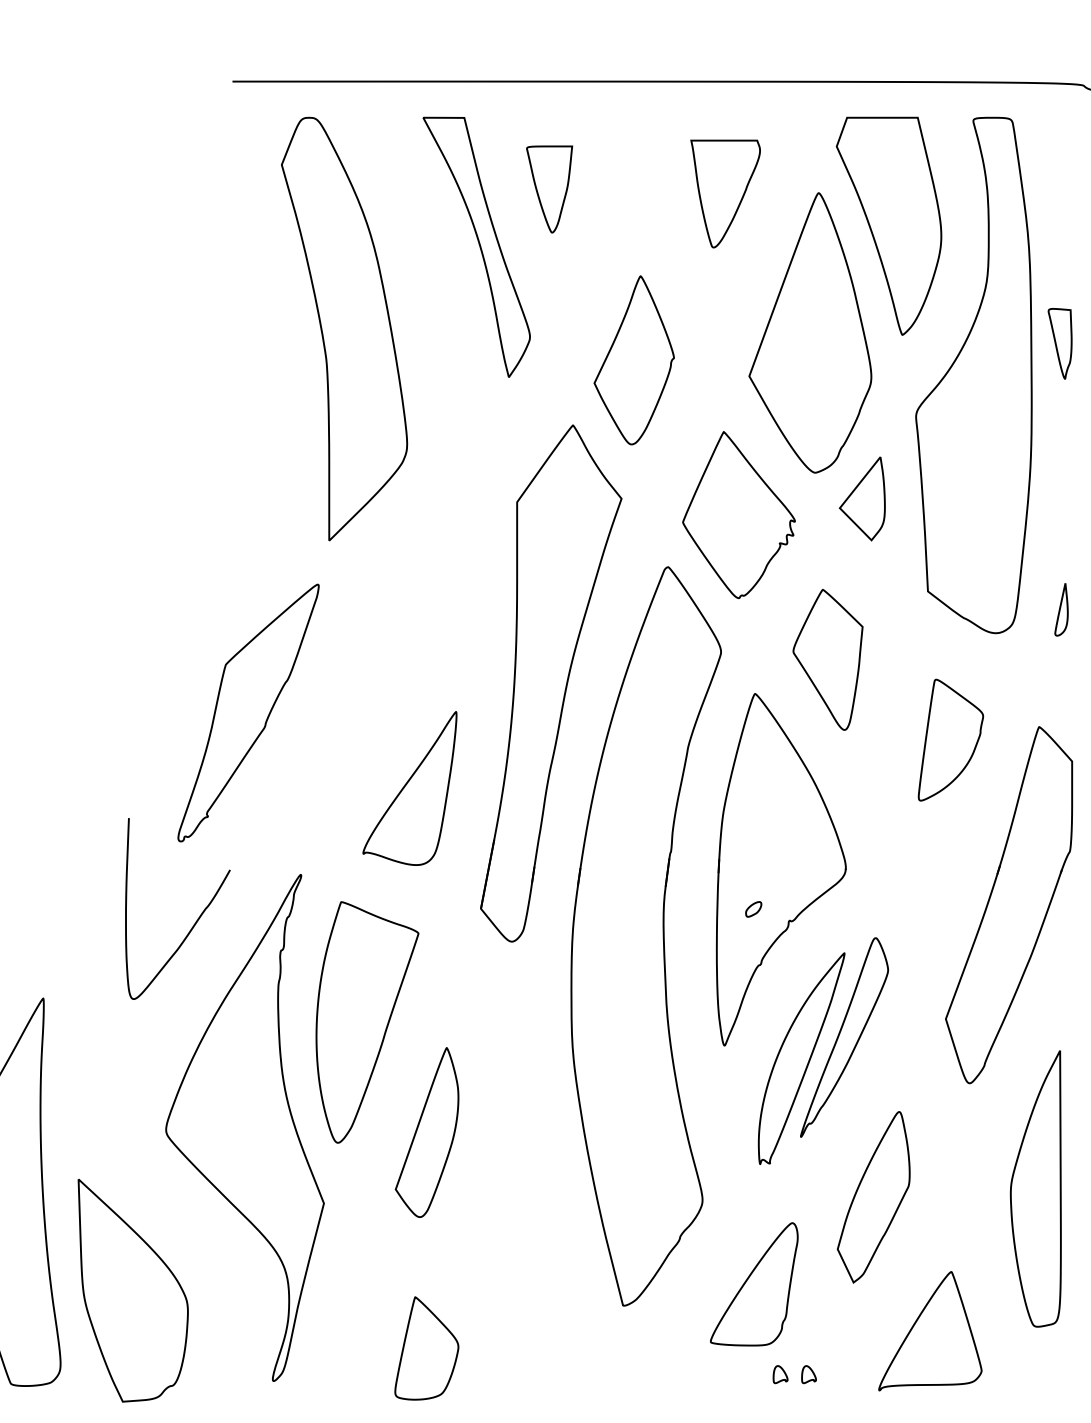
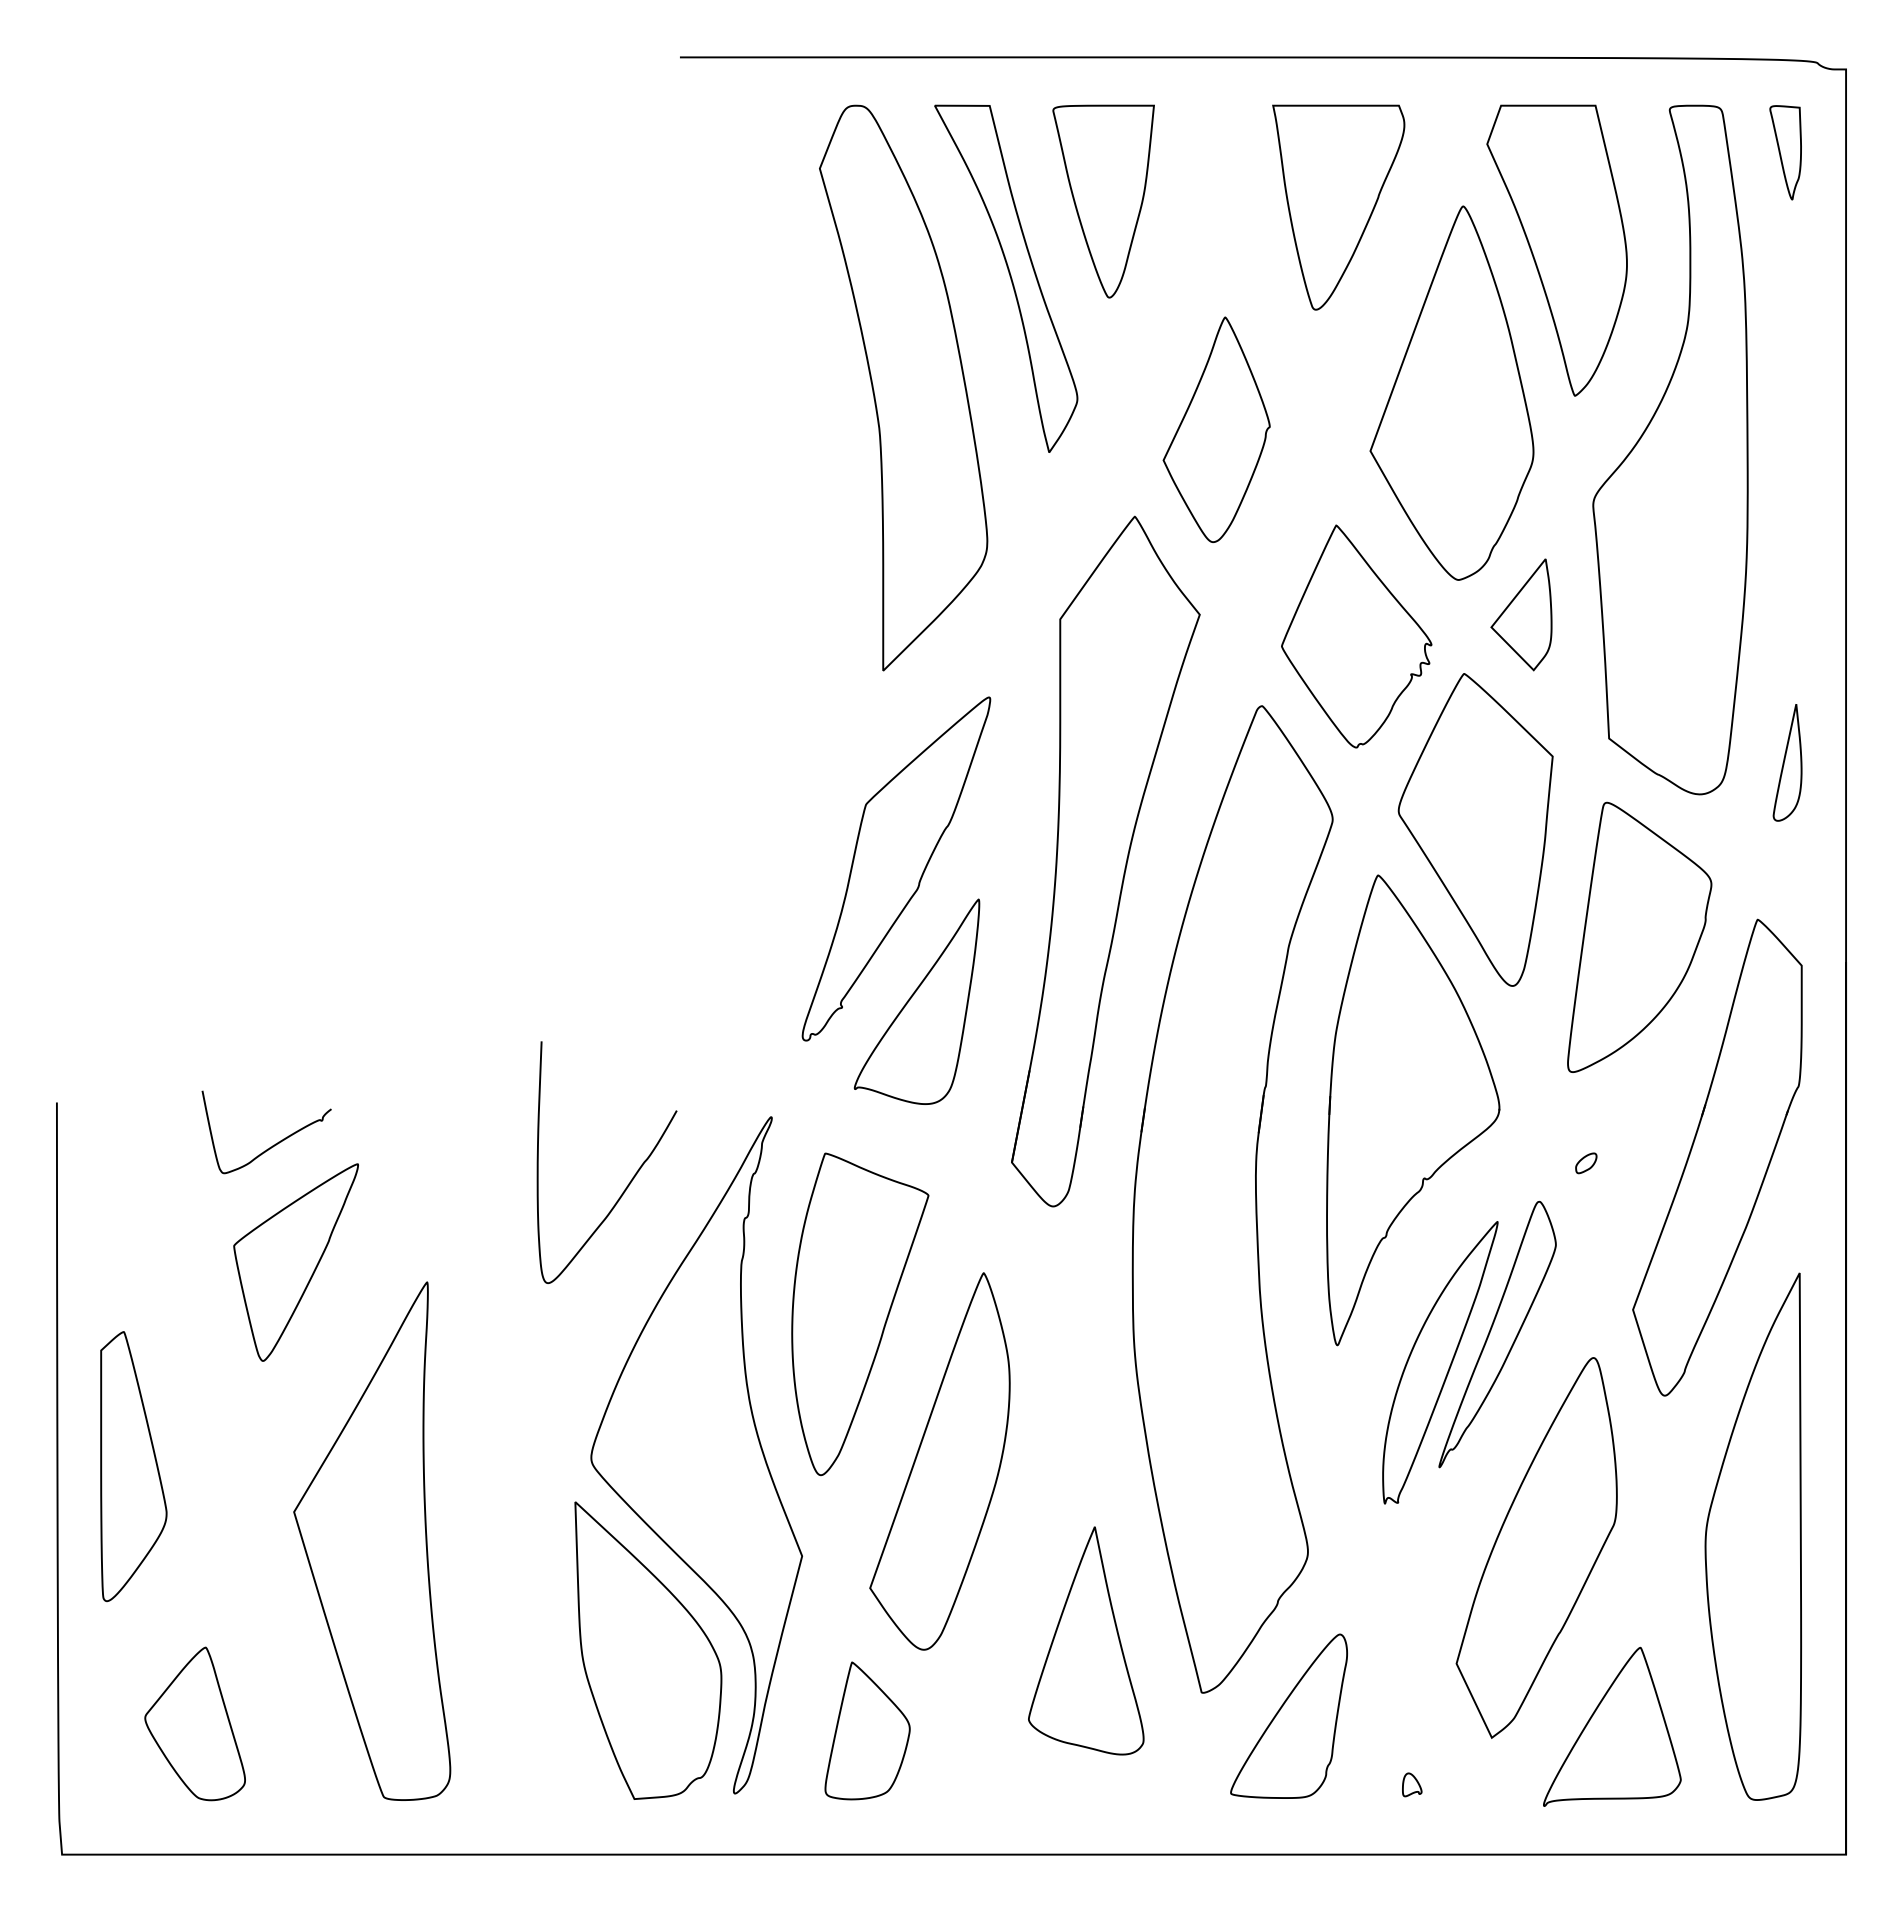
part: (549, 189) -> (1103, 201), size x1.67
part: (725, 193) -> (1338, 207), size x1.43
part: (344, 328) -> (903, 387), moved
part: (1059, 343) -> (1785, 152), moved
part: (1061, 609) -> (1787, 762), size x1.67
part: (827, 659) -> (1475, 829), size x1.67
part: (248, 712) -> (896, 868), moved
part: (950, 739) -> (1639, 936), size x1.67
part: (753, 909) -> (1586, 1163), moved
part: (426, 1132) -> (939, 1461), size x1.67
part: (1035, 1188) -> (1752, 1536), size x1.43
part: (873, 1196) -> (1536, 1547), size x1.67
part: (536, 1266) -> (1086, 1640), added
part: (753, 1283) -> (1288, 1715), moved
part: (133, 1290) -> (648, 1650), moved
part: (426, 1348) -> (867, 1730), moved
part: (809, 1374) -> (1450, 1784), removed

